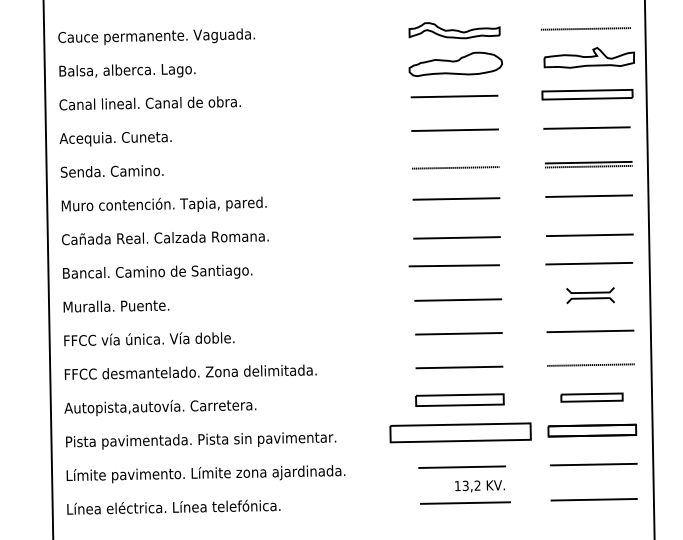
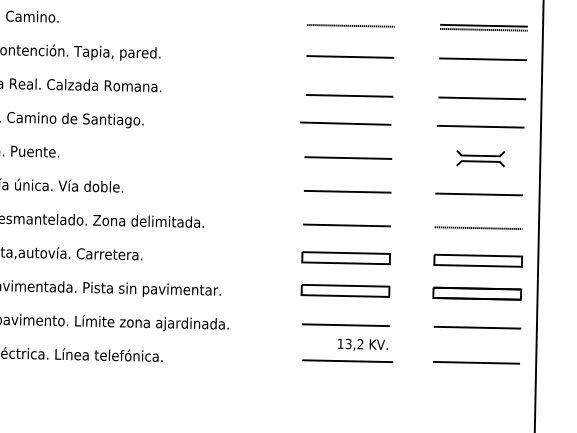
part: (591, 397) -> (477, 260), size x1.43
part: (460, 432) -> (345, 290), size x0.62

